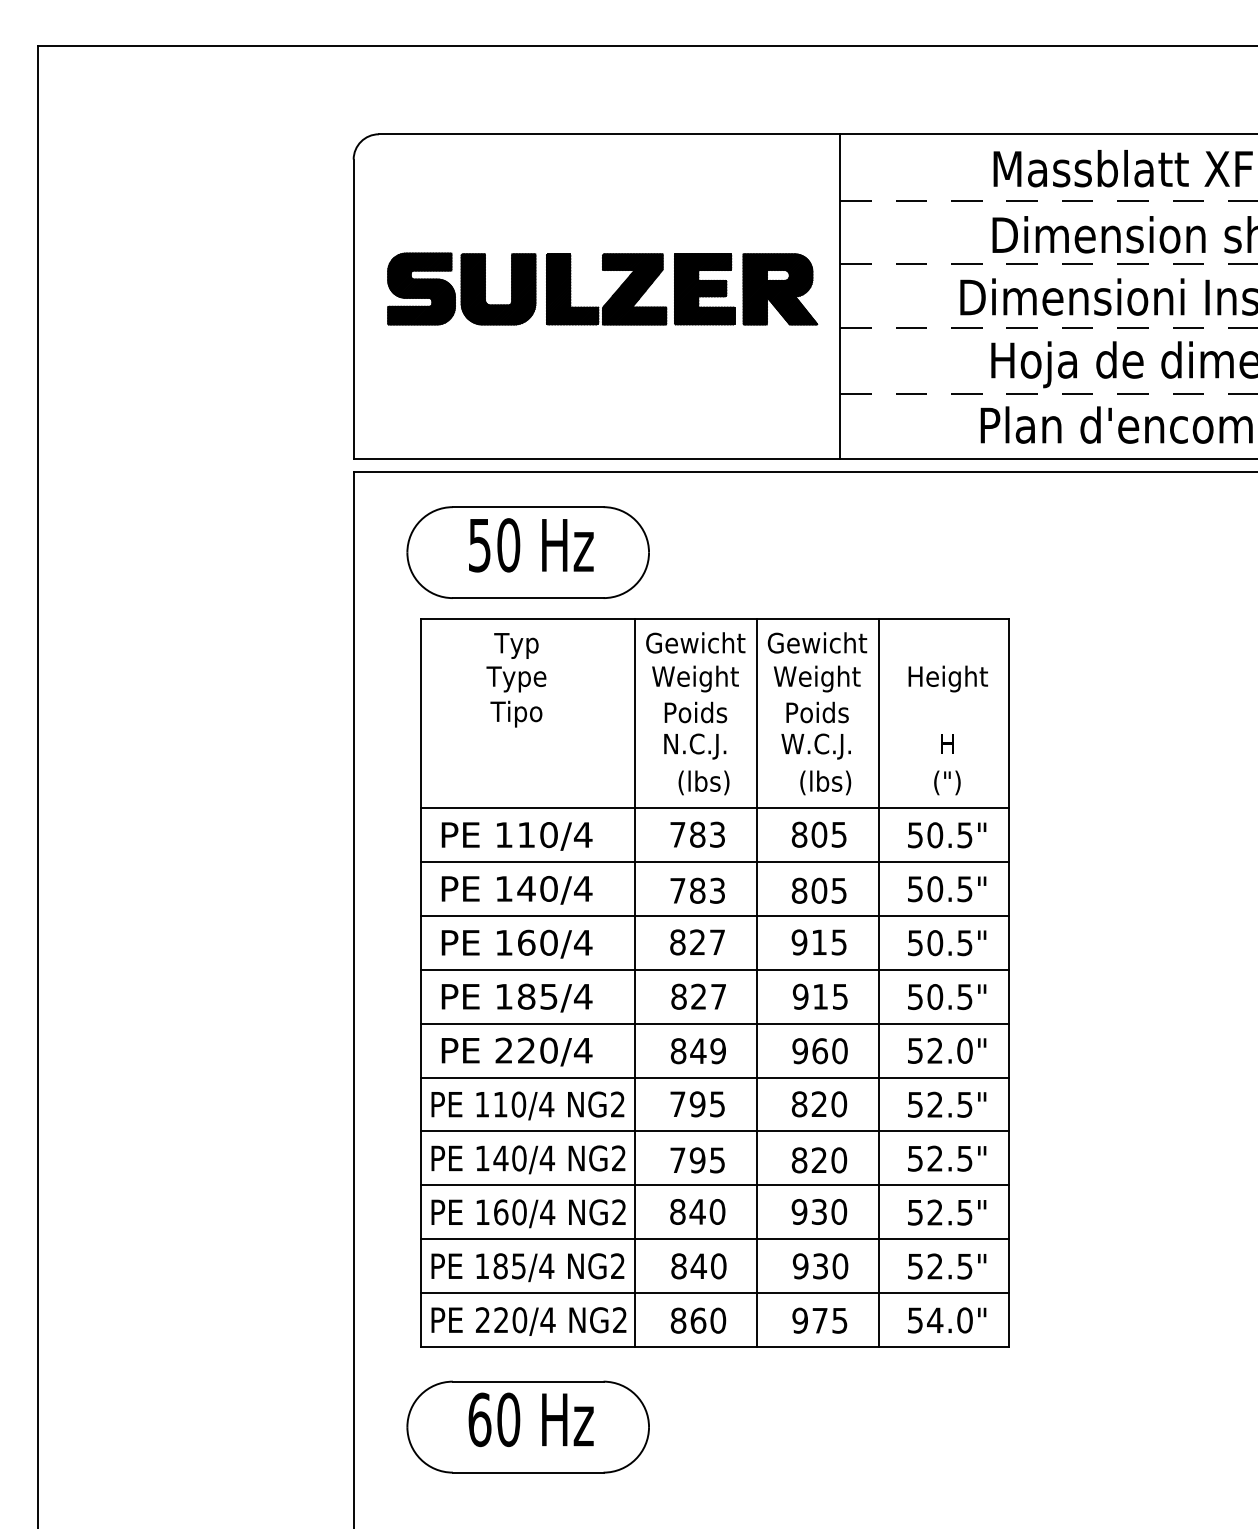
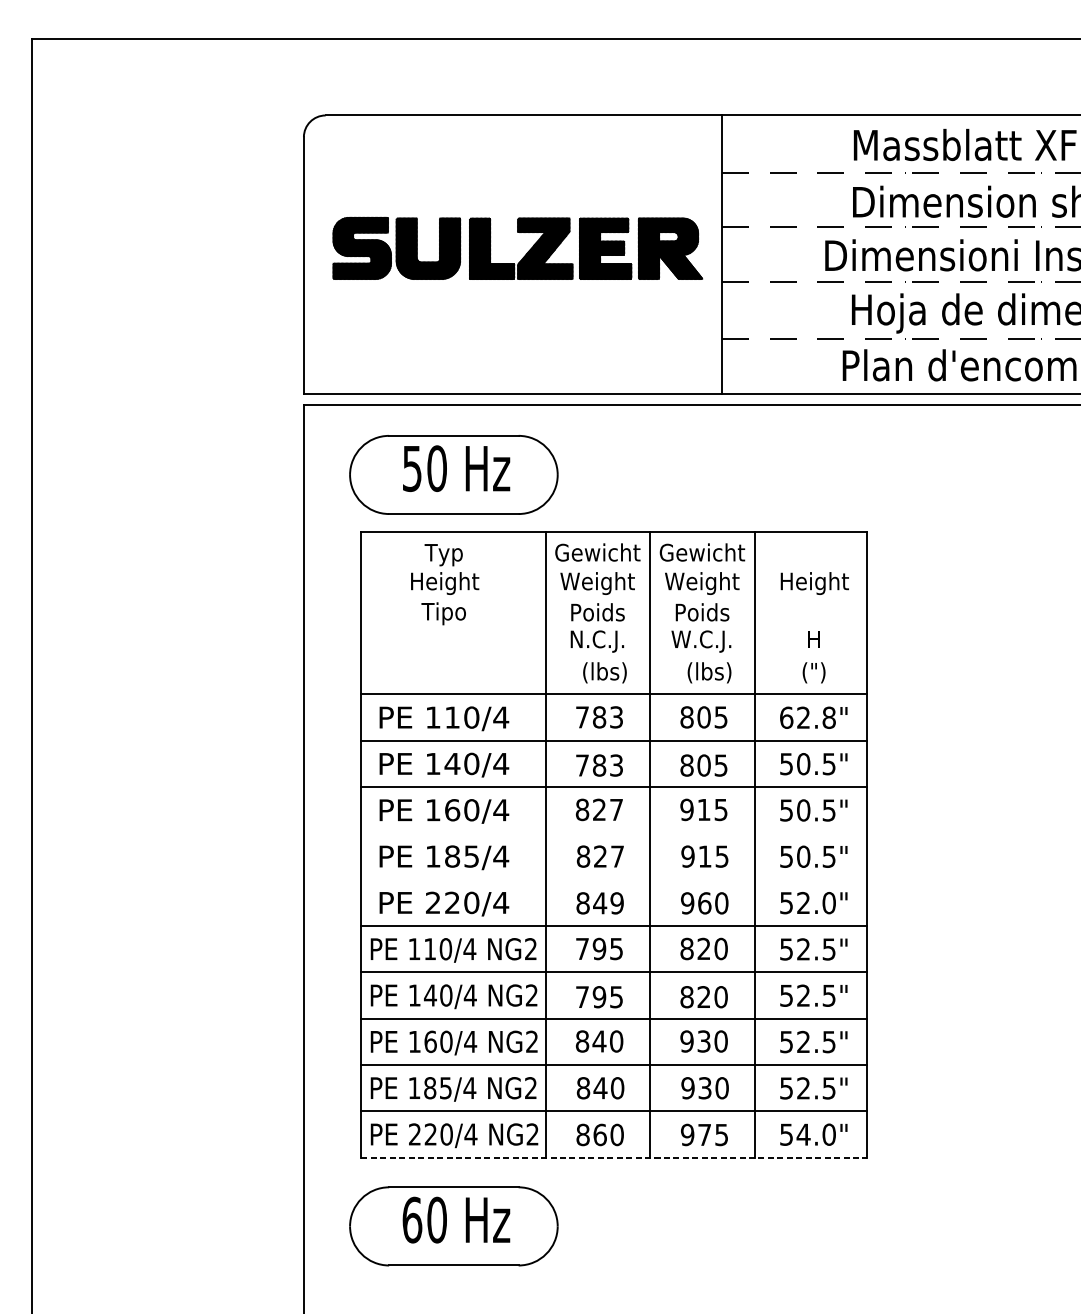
text: (517, 678) -> (444, 583), Type -> Height
text: (939, 835) -> (807, 718), 50.5" -> 62.8"
line: (714, 969) -> (613, 833), removed
line: (714, 1023) -> (613, 879), removed
line: (715, 1347) -> (614, 1157), solid -> dashed

